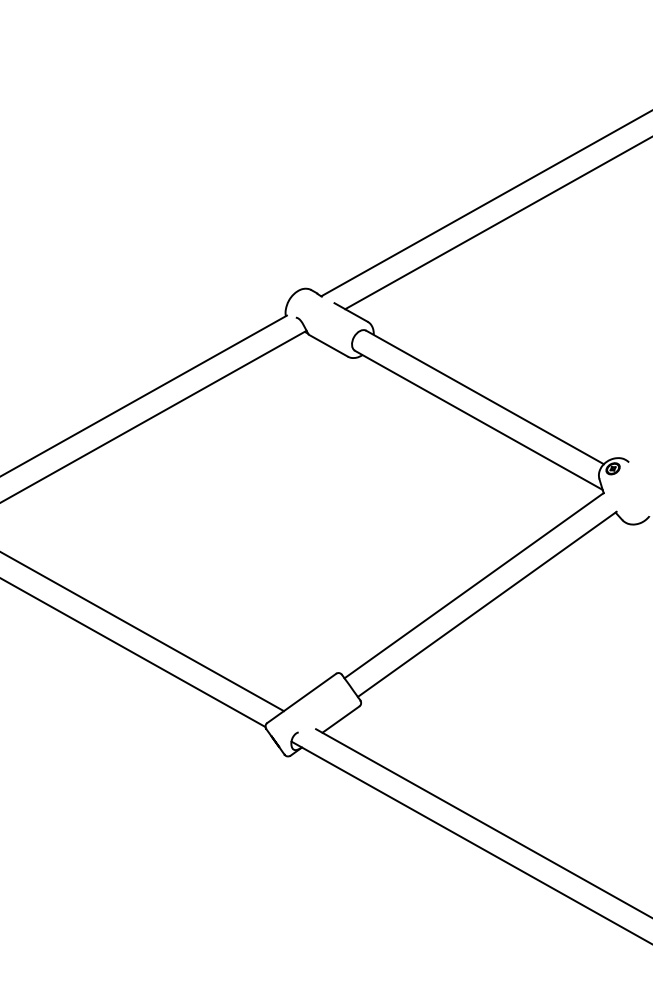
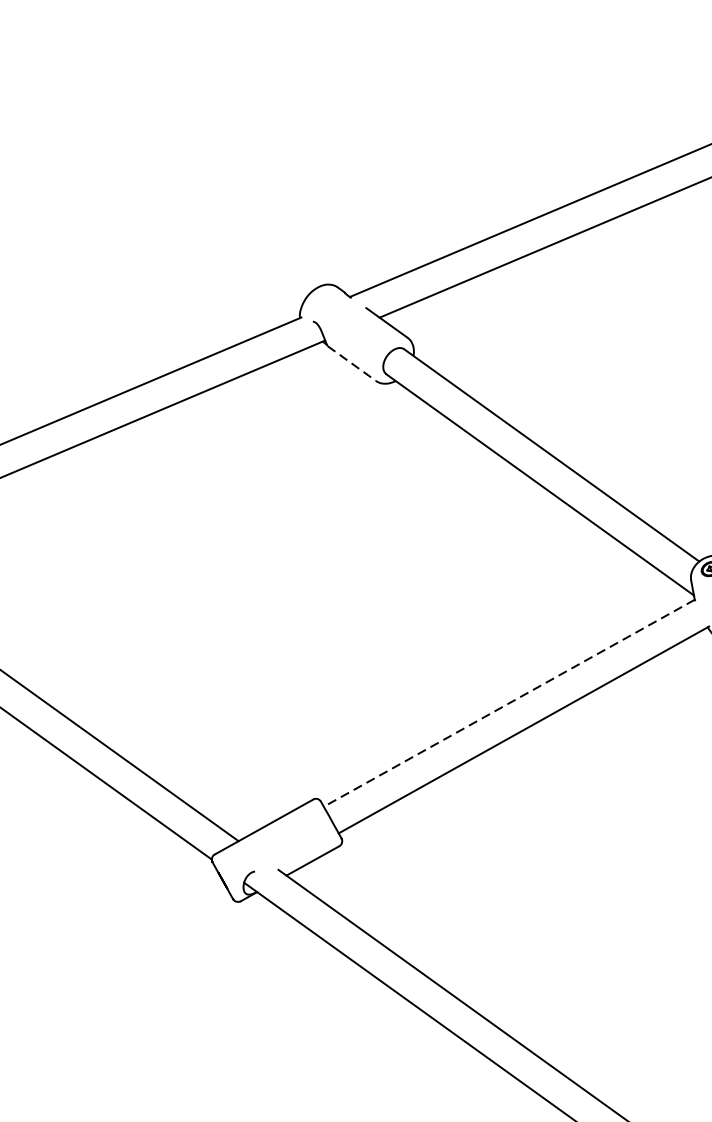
line: (328, 345) -> (352, 363), solid -> dashed
line: (473, 585) -> (508, 702), solid -> dashed

